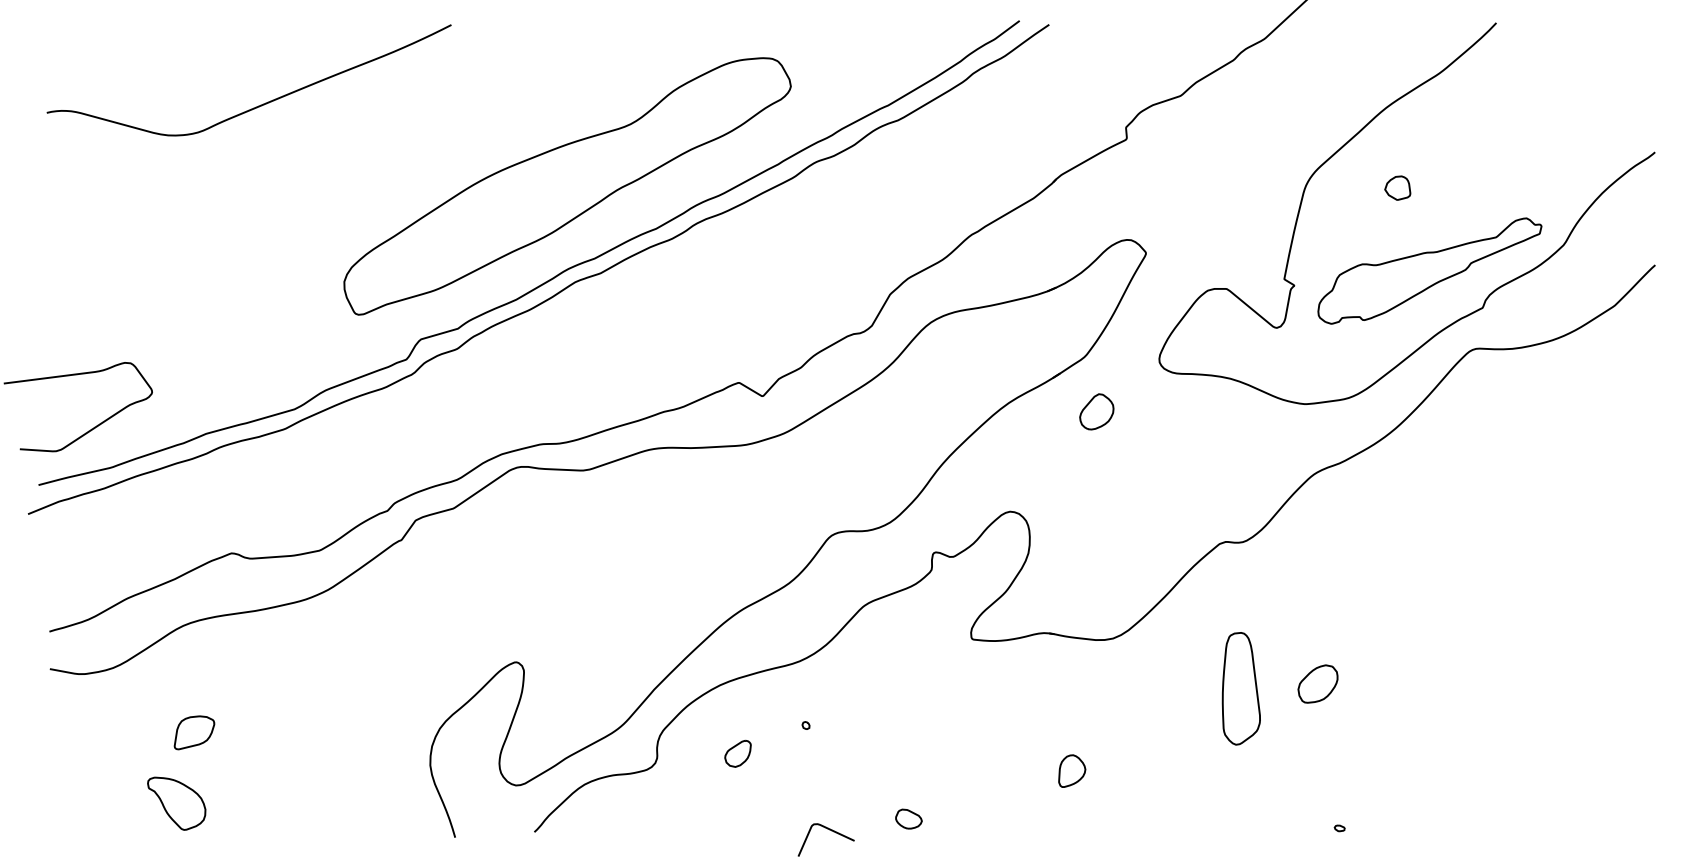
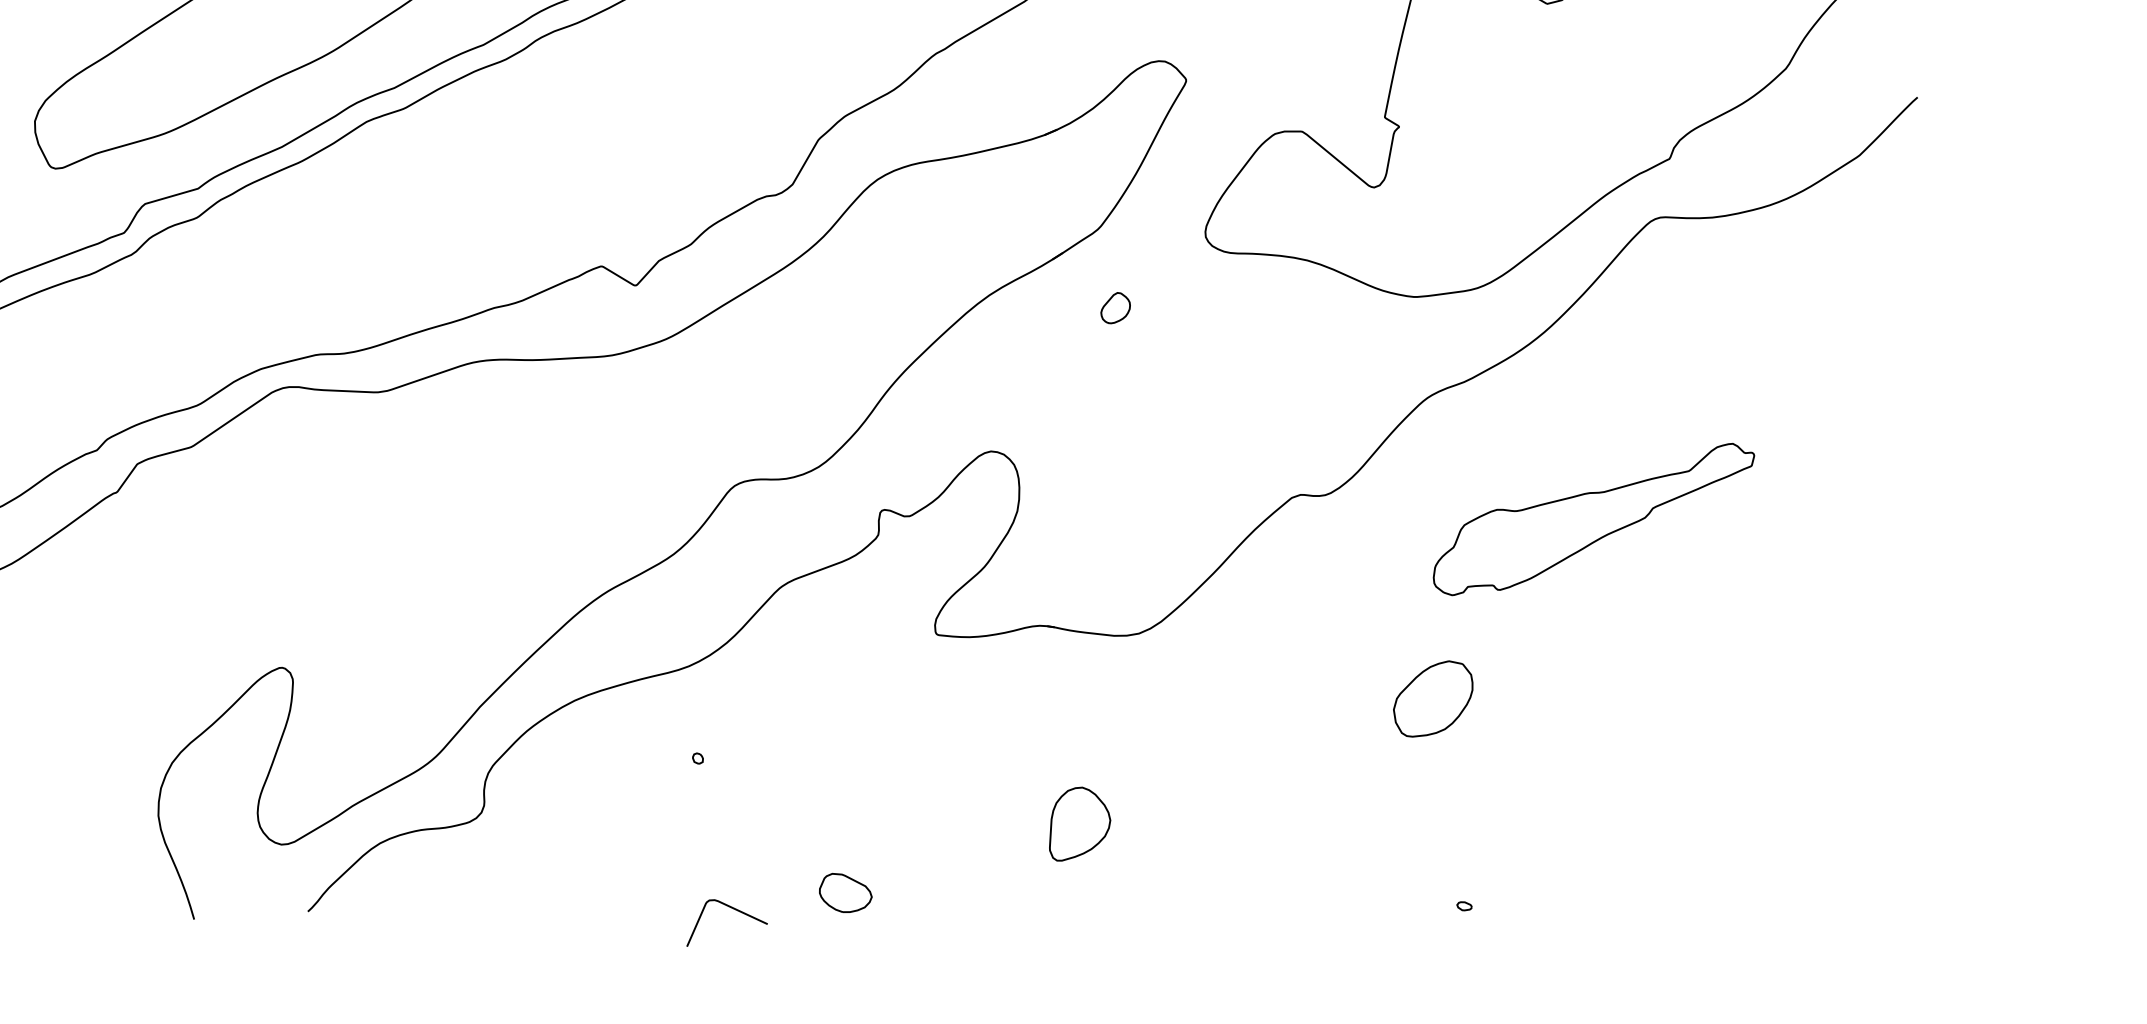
part: (1429, 270) -> (1593, 518), moved
part: (1096, 411) -> (1115, 307), size x0.6
part: (1317, 683) -> (1432, 698), size x1.4
part: (1240, 688) -> (1321, 705), removed
part: (737, 753) -> (599, 798), removed
part: (1072, 770) -> (1080, 823), size x1.6
part: (908, 818) -> (845, 892), size x1.4

